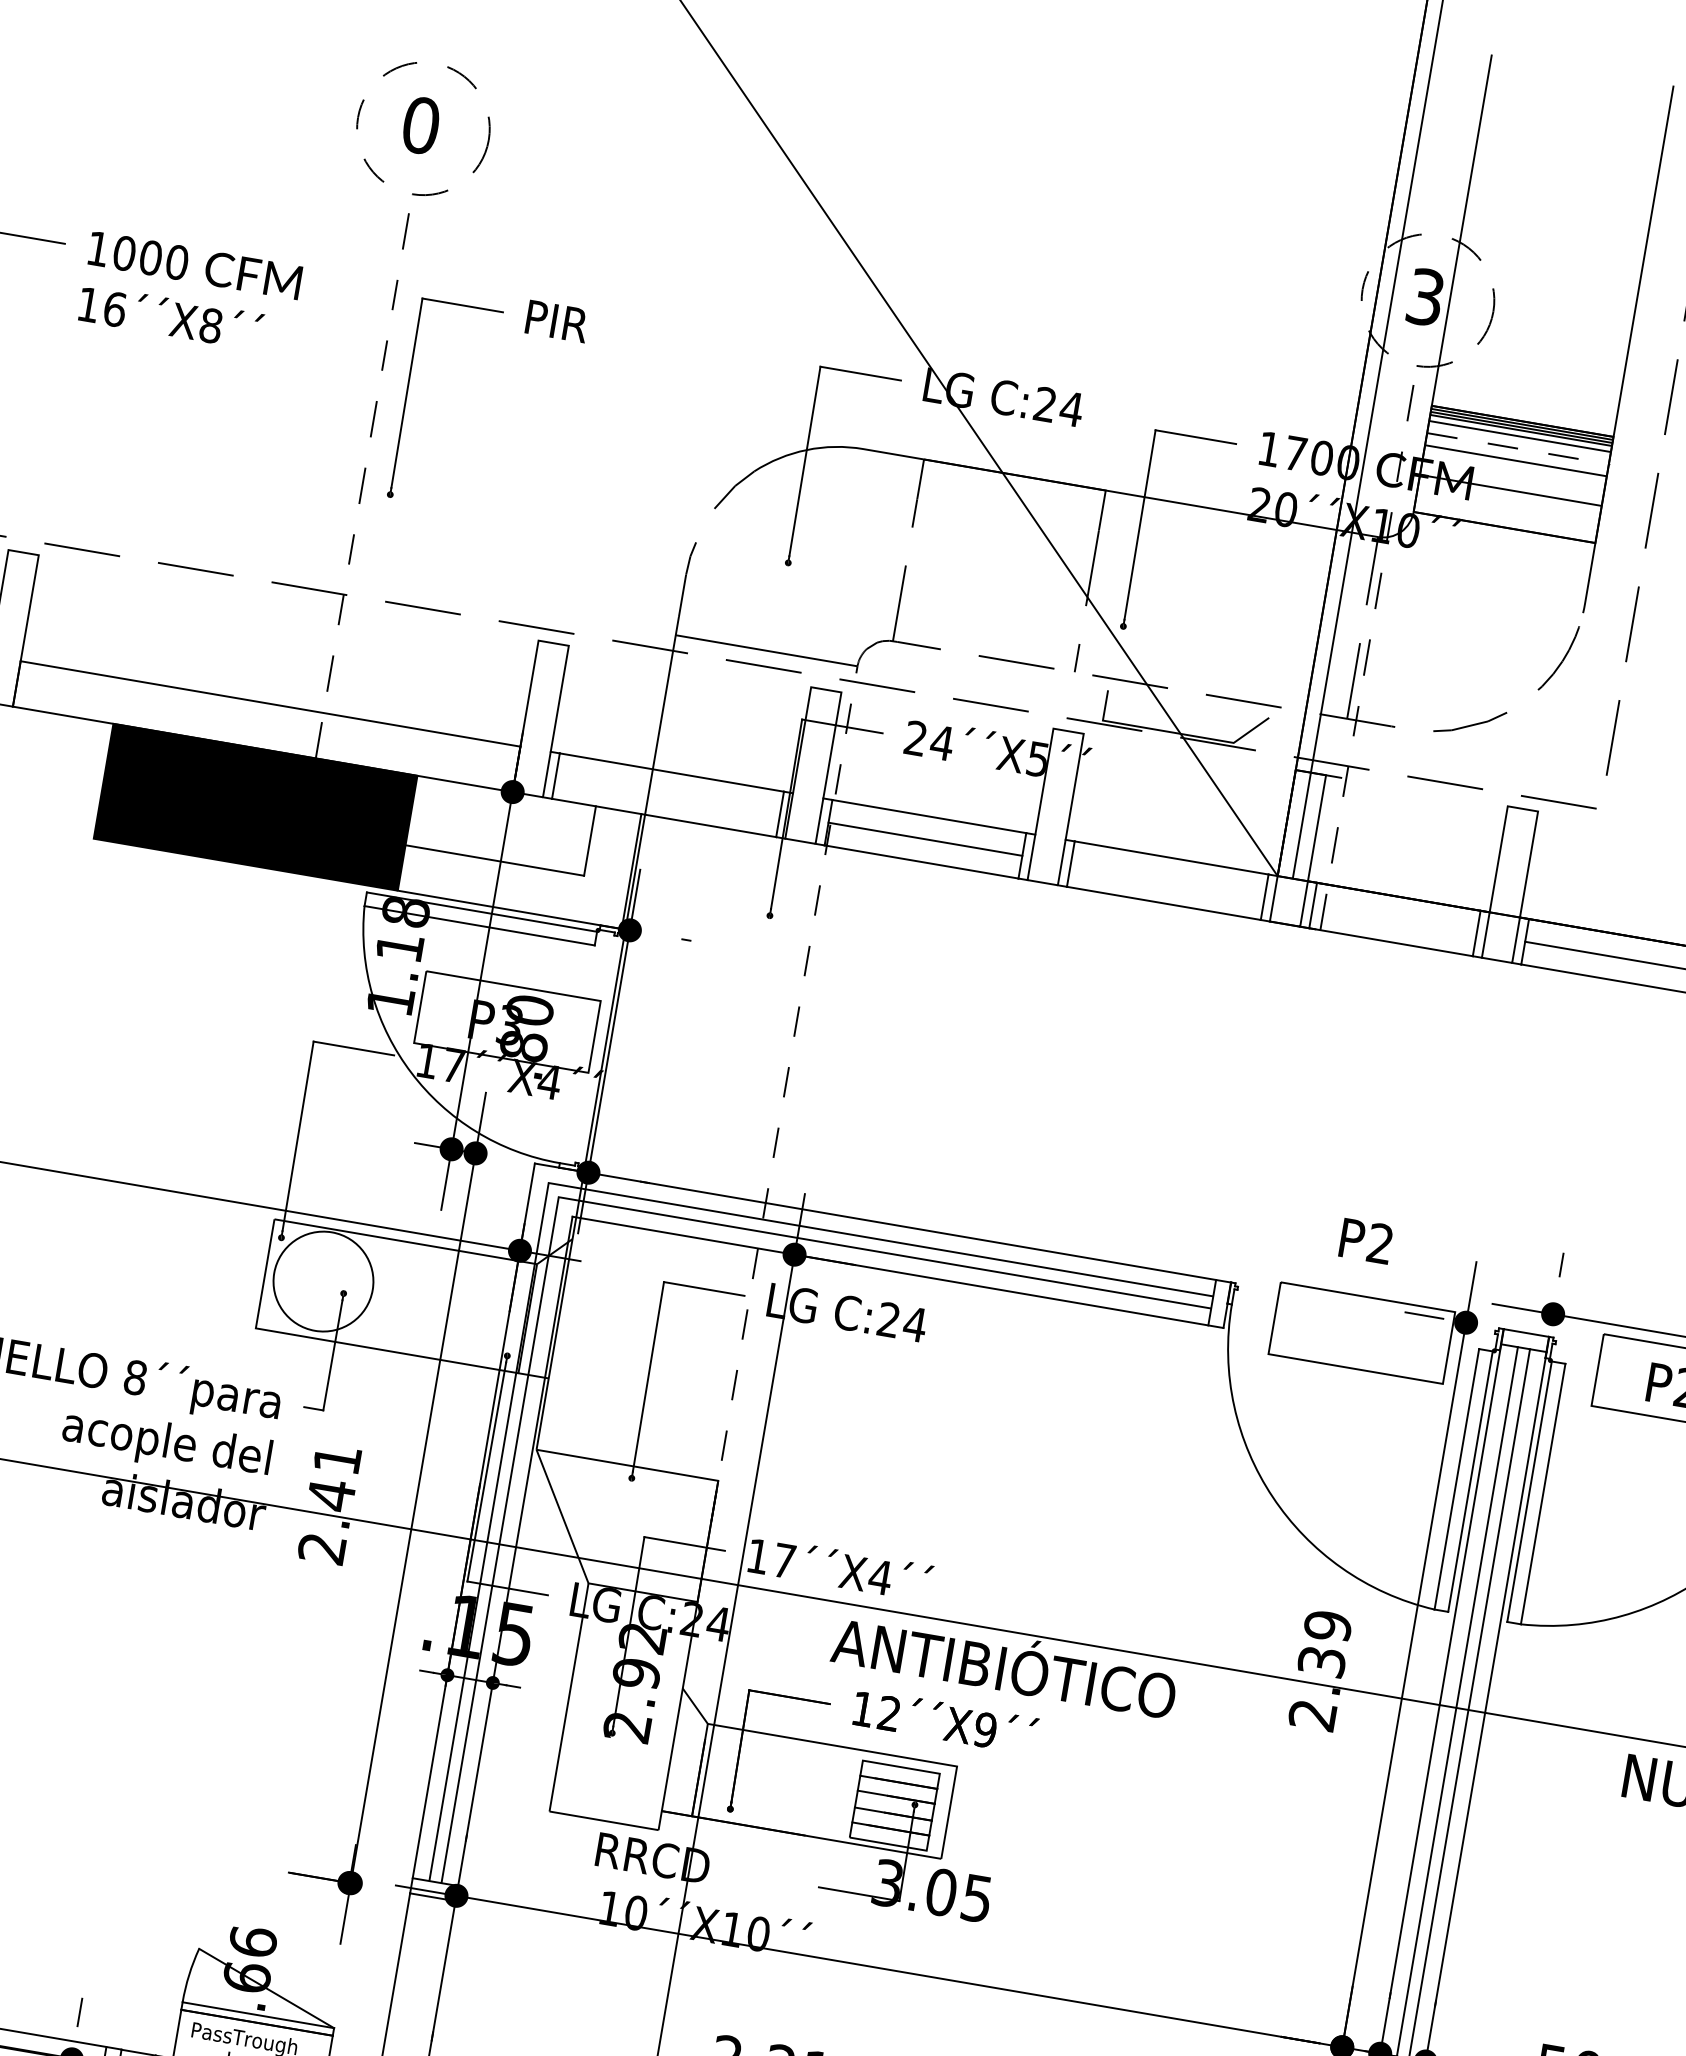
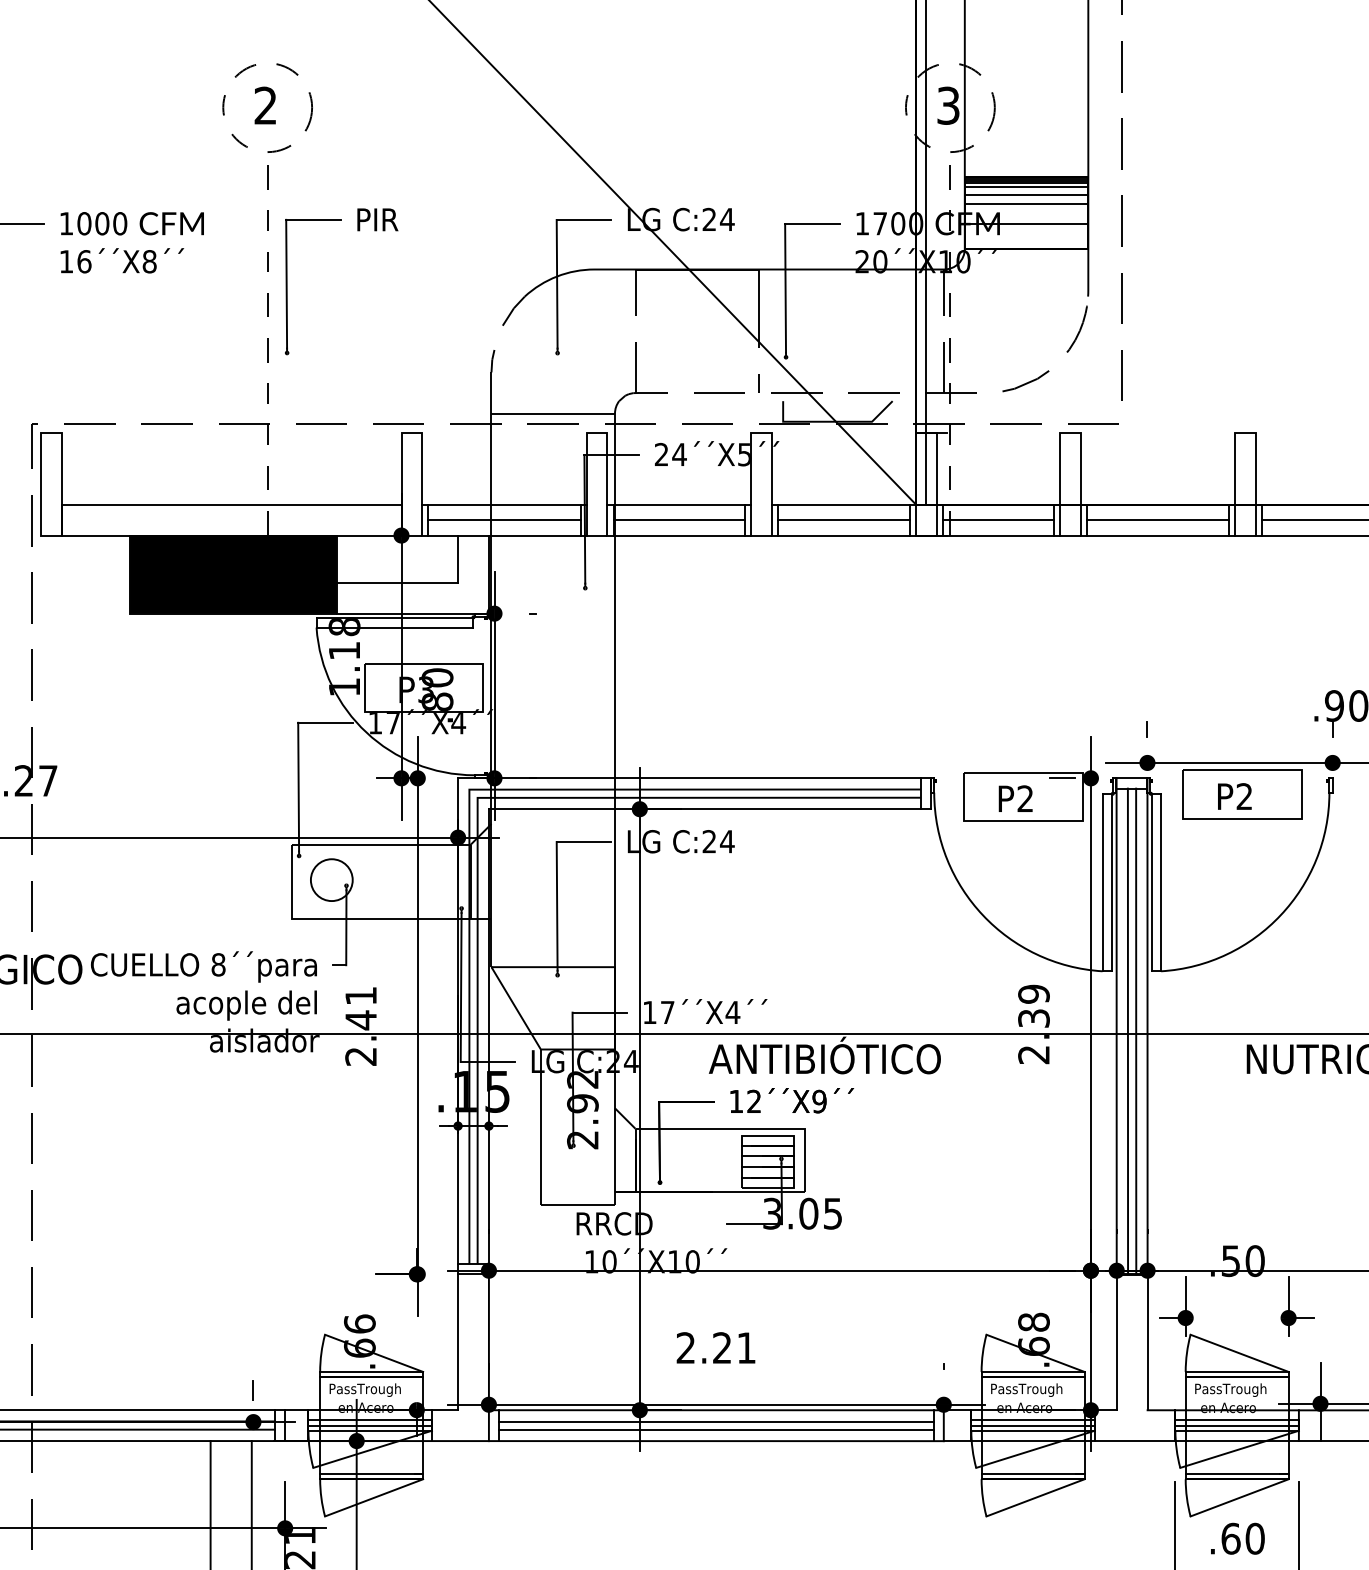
text: (420, 125) -> (265, 105), 0 -> 2
line: (1517, 448) -> (1026, 195), dashed -> solid
line: (668, 795) -> (504, 520), added
line: (1166, 881) -> (843, 520), added
line: (1394, 920) -> (998, 520), added
line: (786, 1079) -> (614, 694), dashed -> solid
text: (1365, 1240) -> (1015, 798), moved
circle: (322, 1282) -> (331, 880), size x0.62

